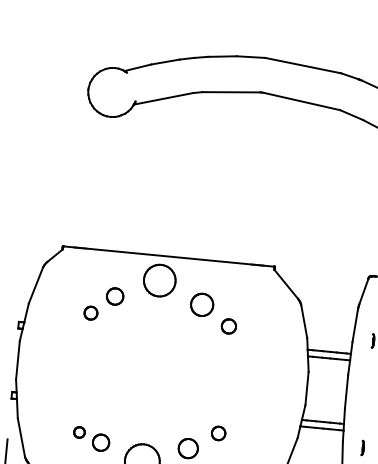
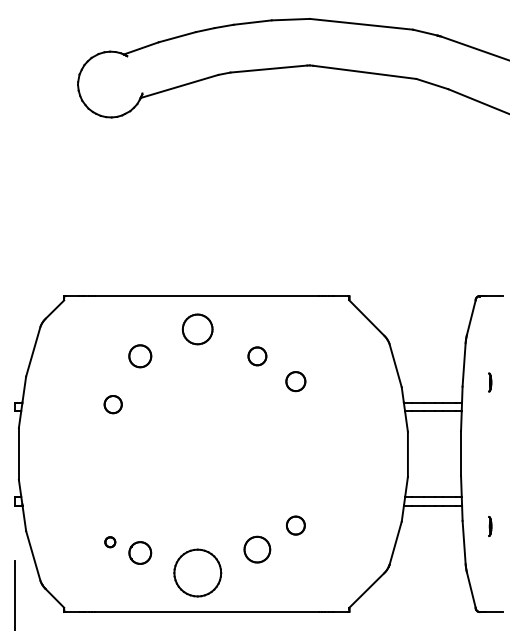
part: (159, 280) -> (197, 329), size x0.7
part: (202, 305) -> (257, 356), size x0.6
part: (90, 313) -> (112, 404), moved
part: (79, 432) -> (110, 542), size x0.7

